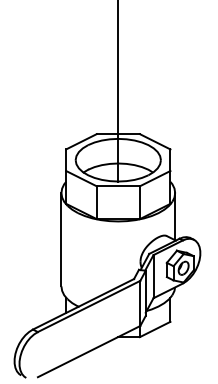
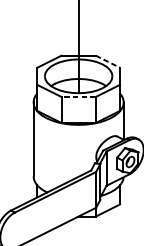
line: (155, 142) -> (108, 62), solid -> dashed
line: (118, 186) -> (78, 97), solid -> dashed

